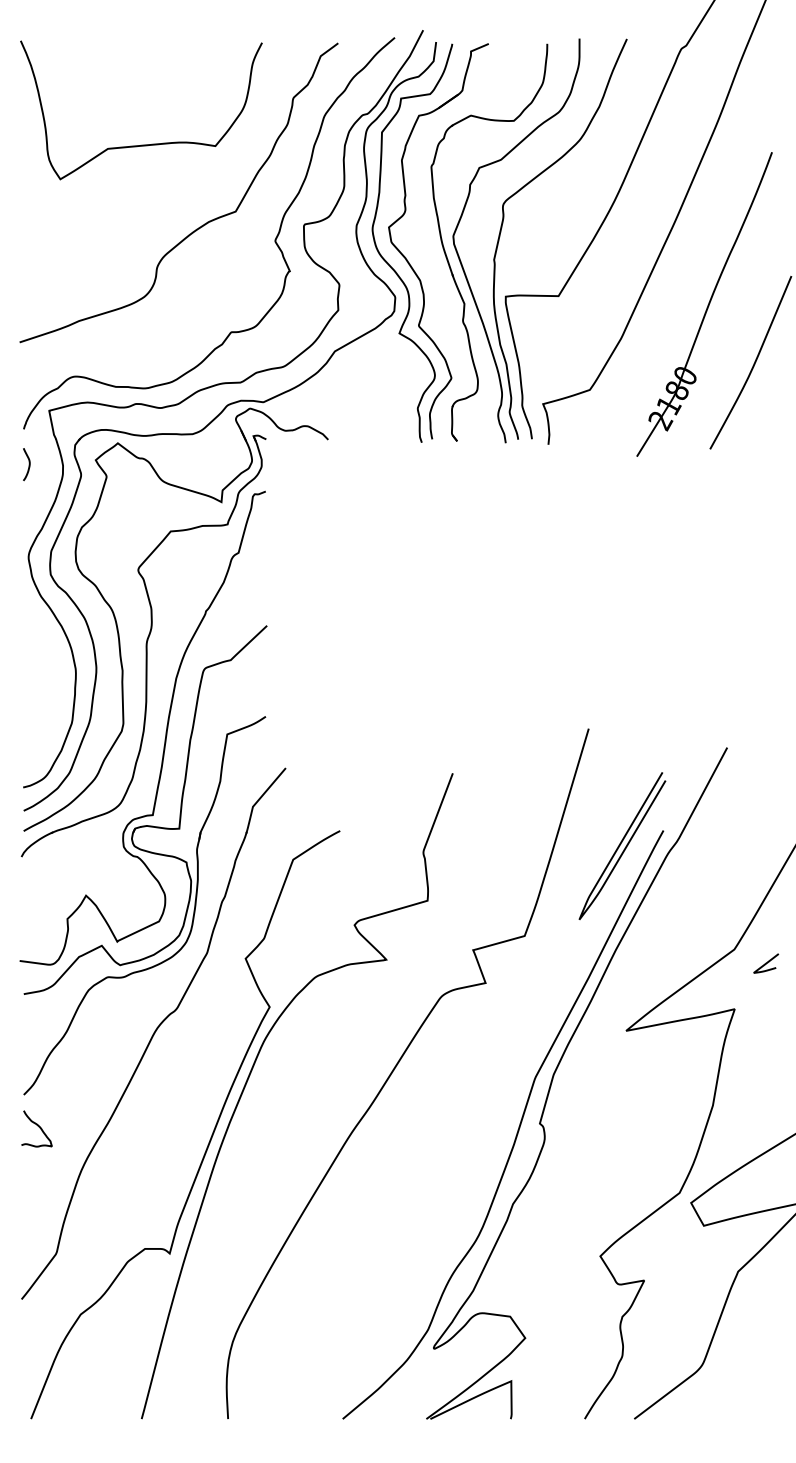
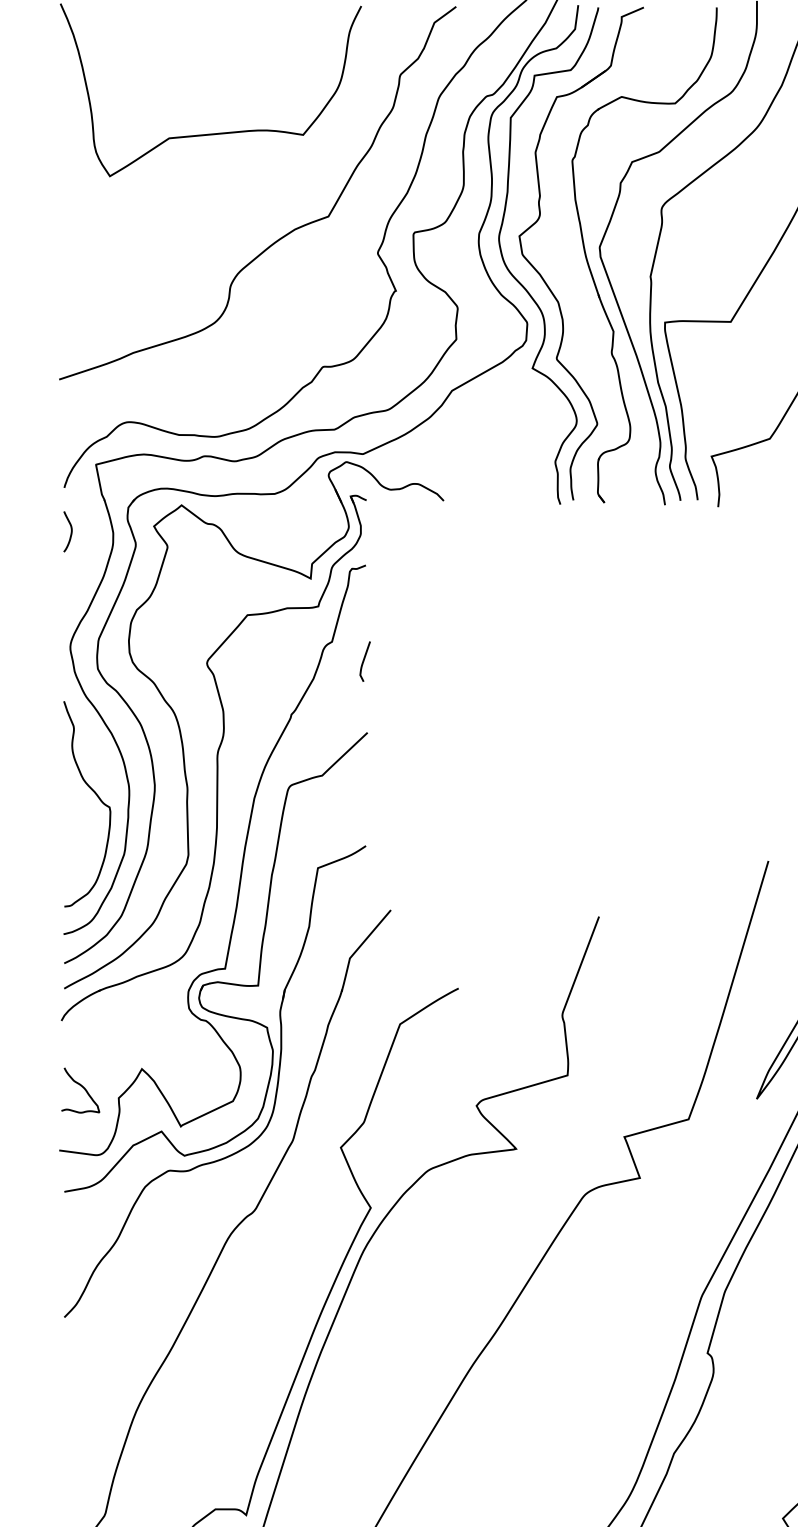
curve: (264, 568) -> (364, 661), added
curve: (50, 678) -> (97, 798), added
curve: (37, 1126) -> (81, 1087), moved

